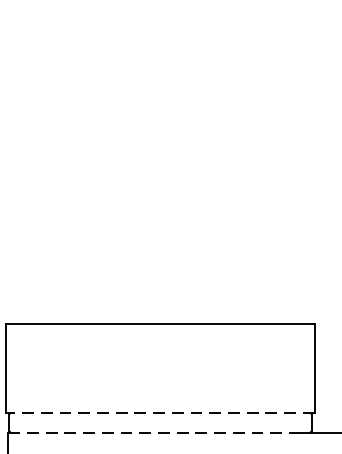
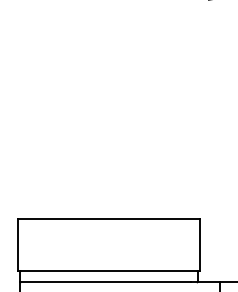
line: (161, 412) -> (109, 270), dashed -> solid
line: (154, 432) -> (105, 282), dashed -> solid

